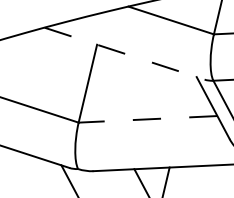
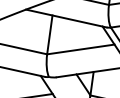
line: (124, 53) -> (66, 18), dashed -> solid
line: (147, 119) -> (80, 49), dashed -> solid

